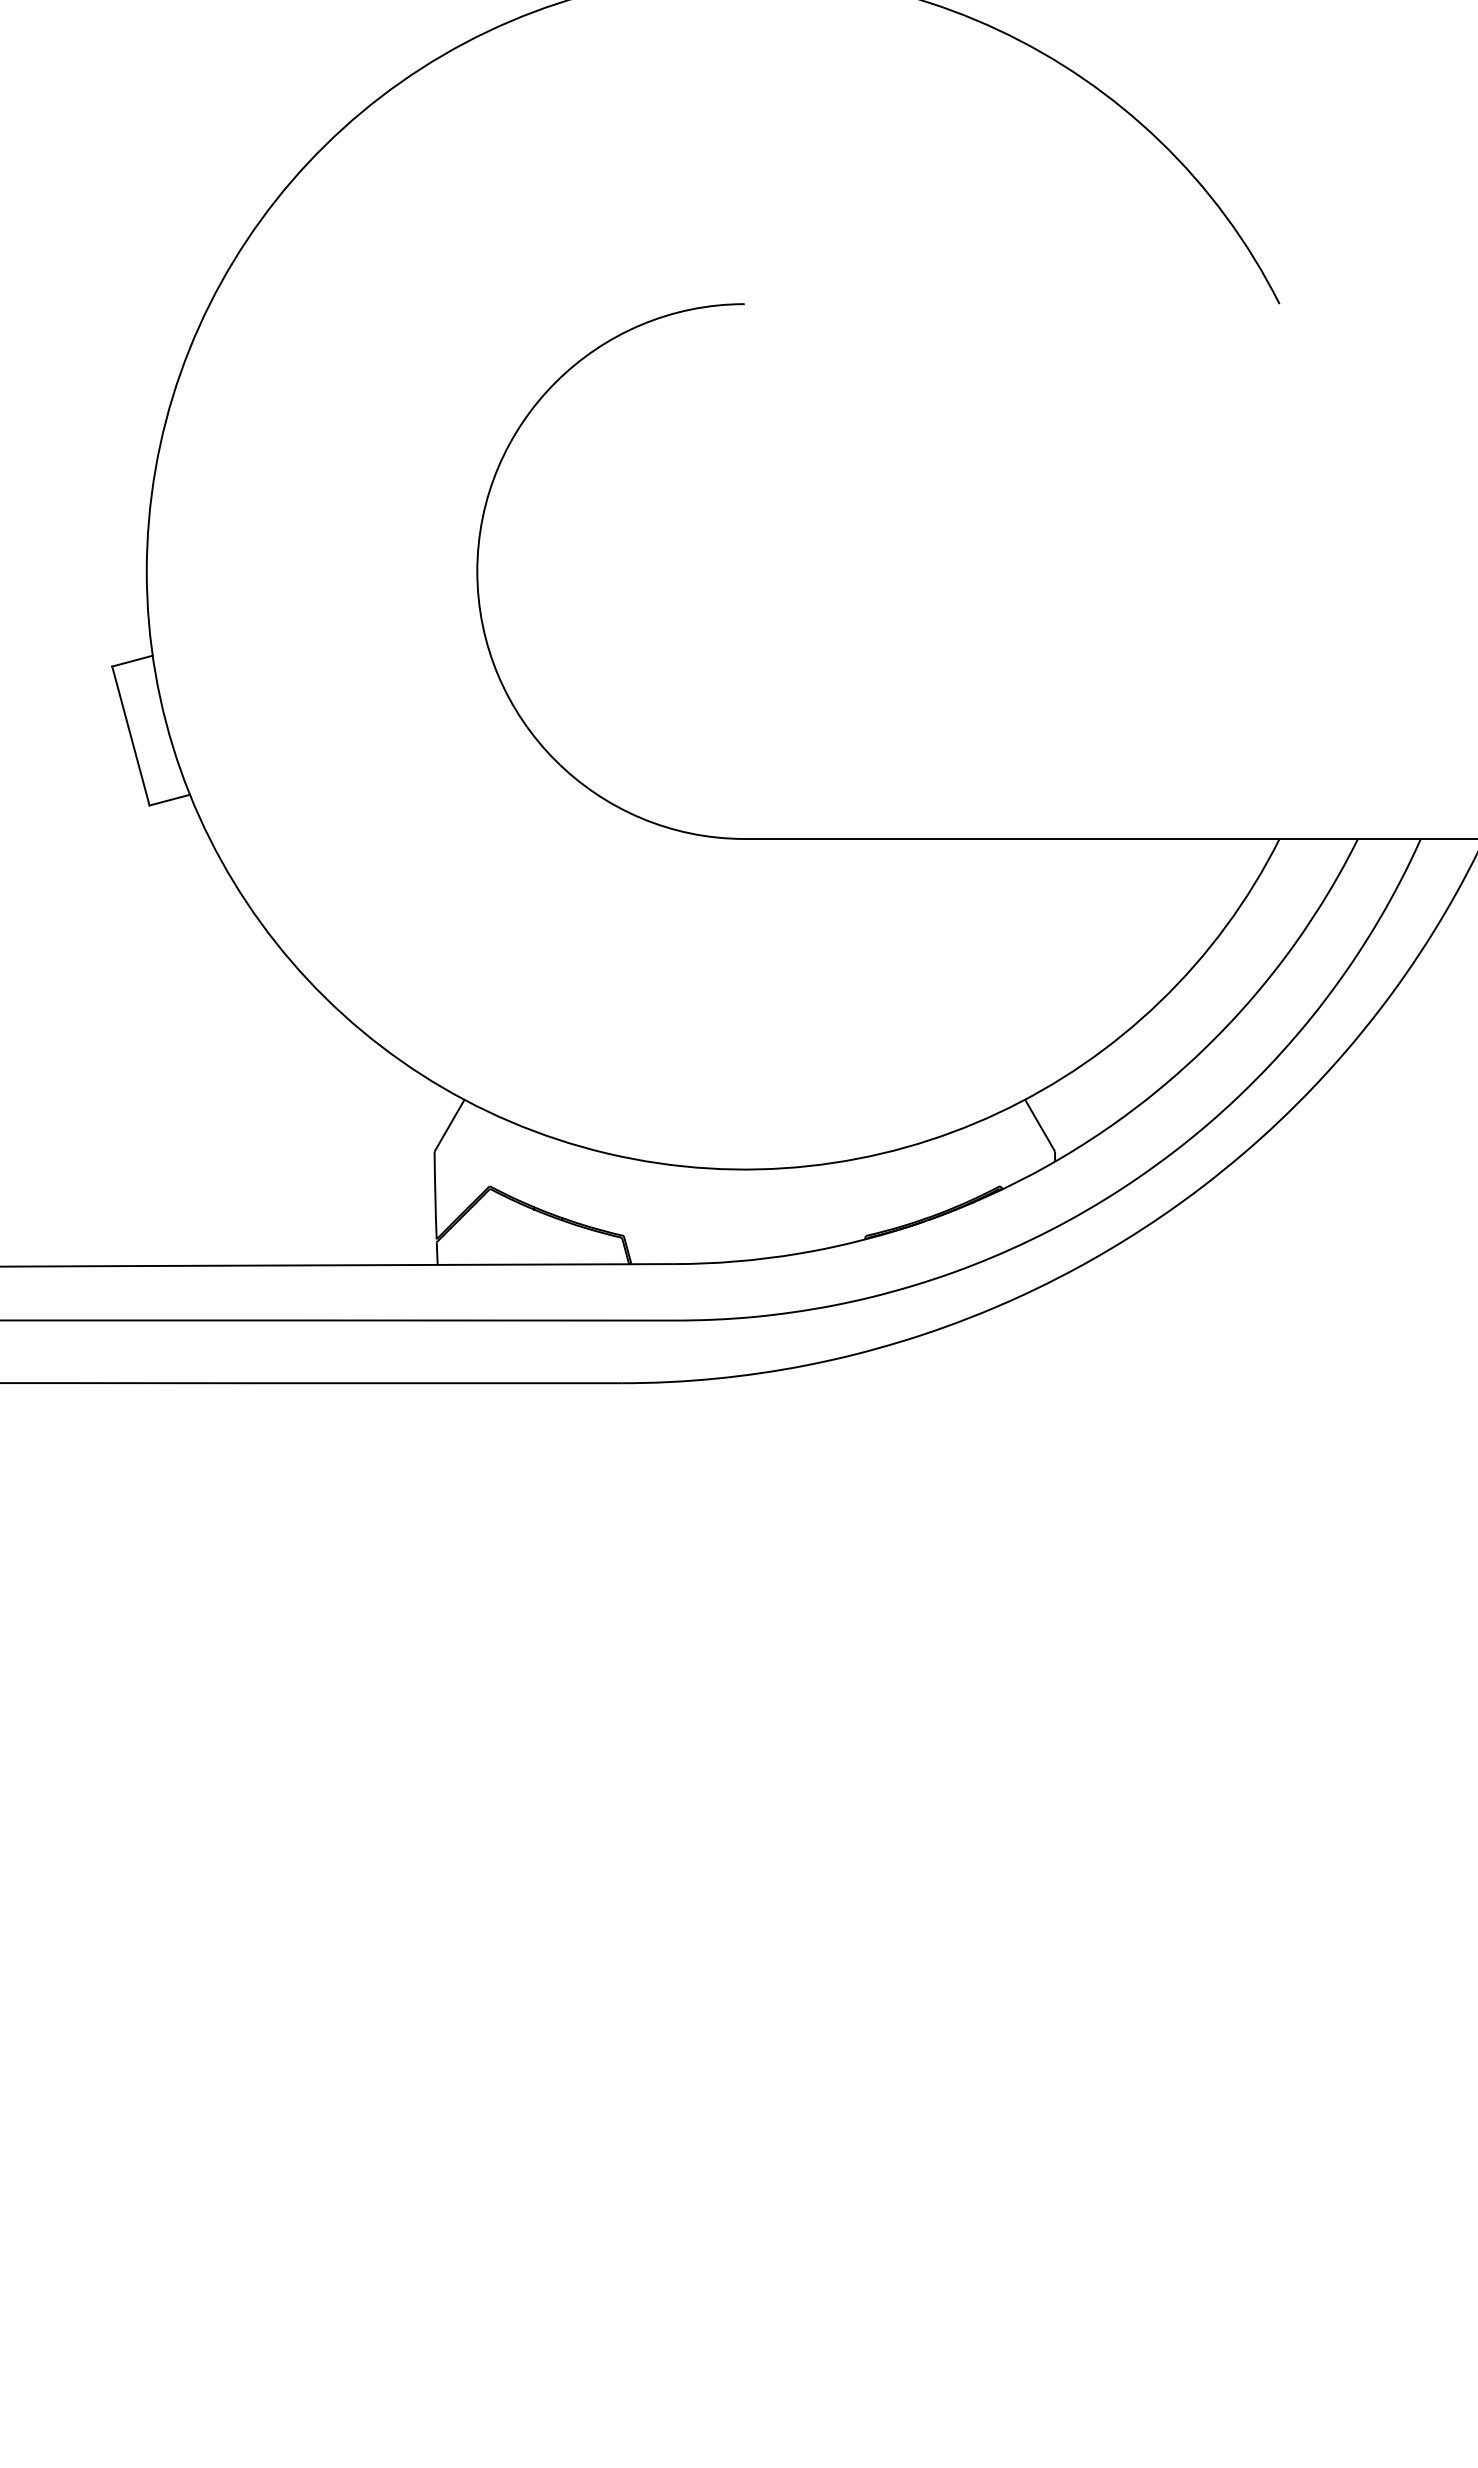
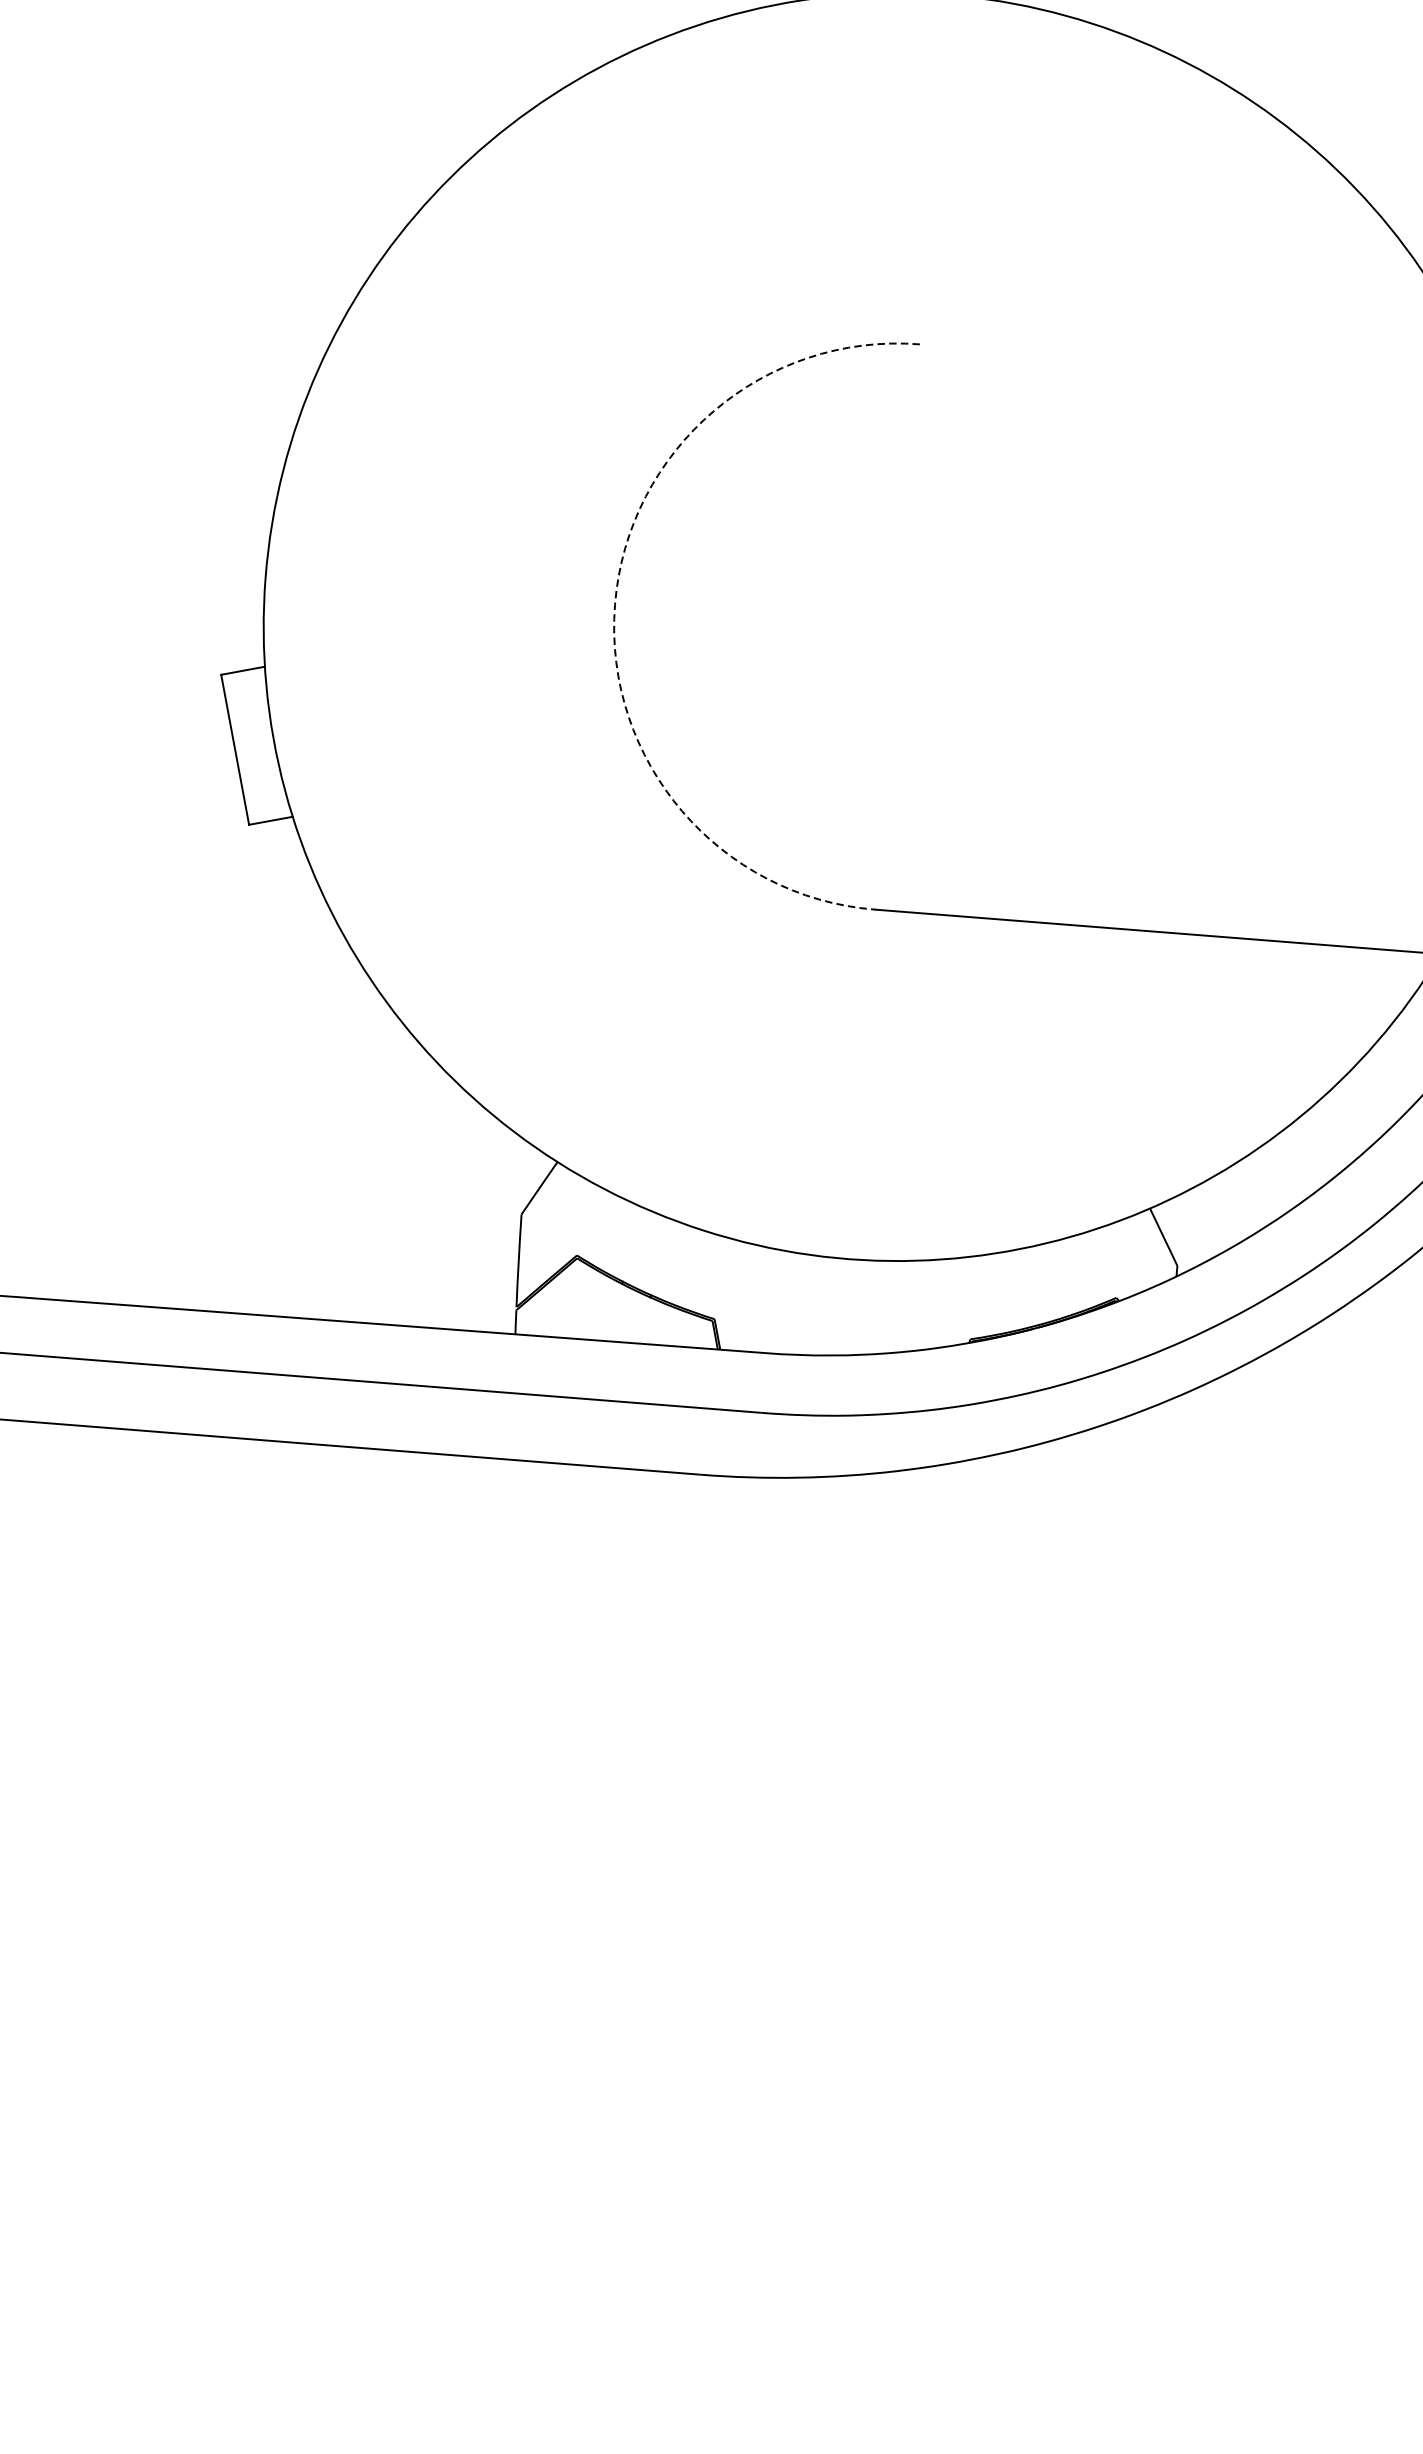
arc: (477, 571) -> (615, 604), solid -> dashed

